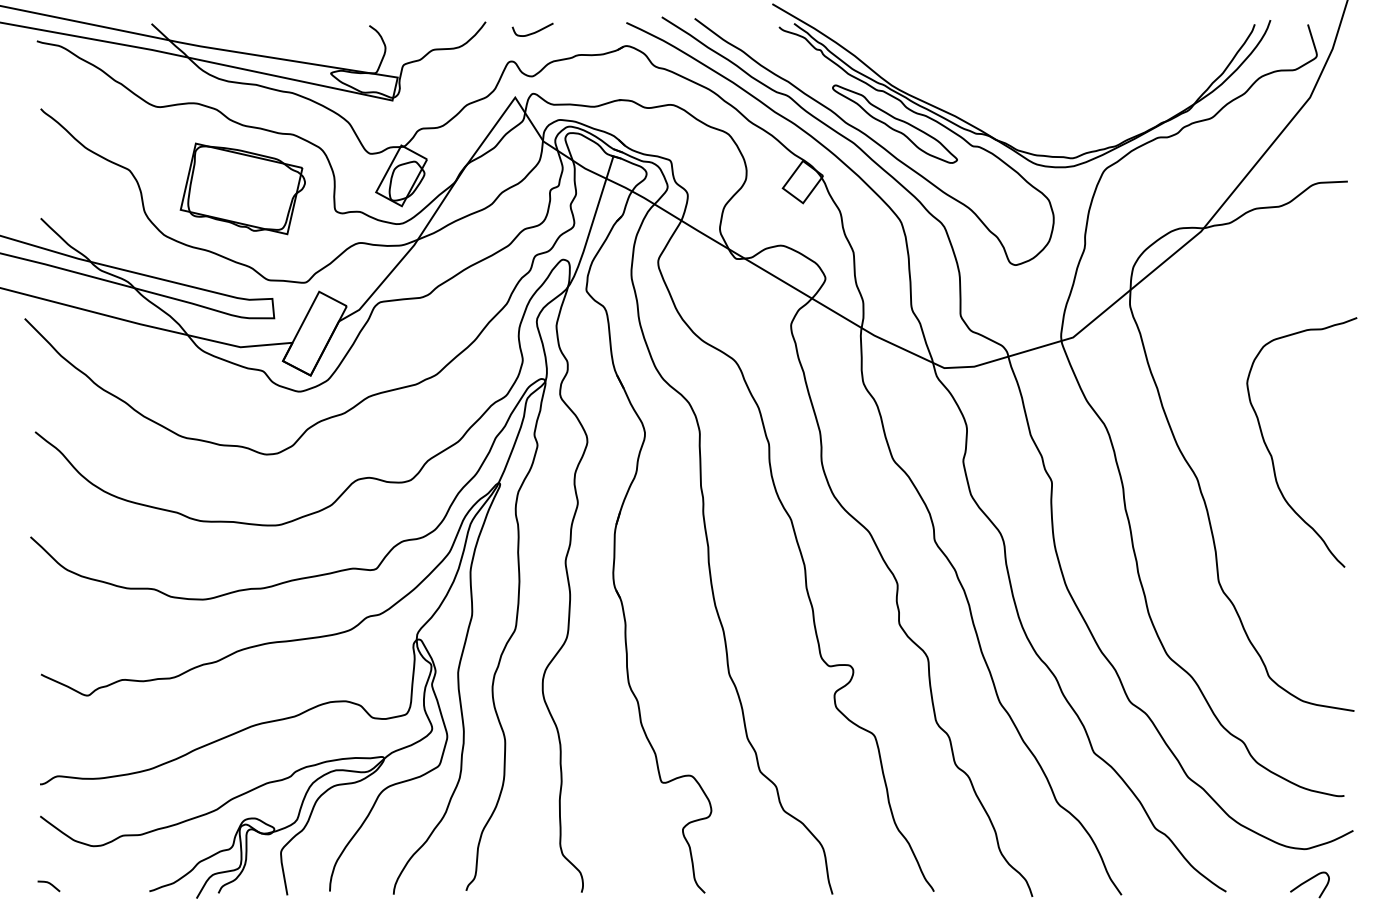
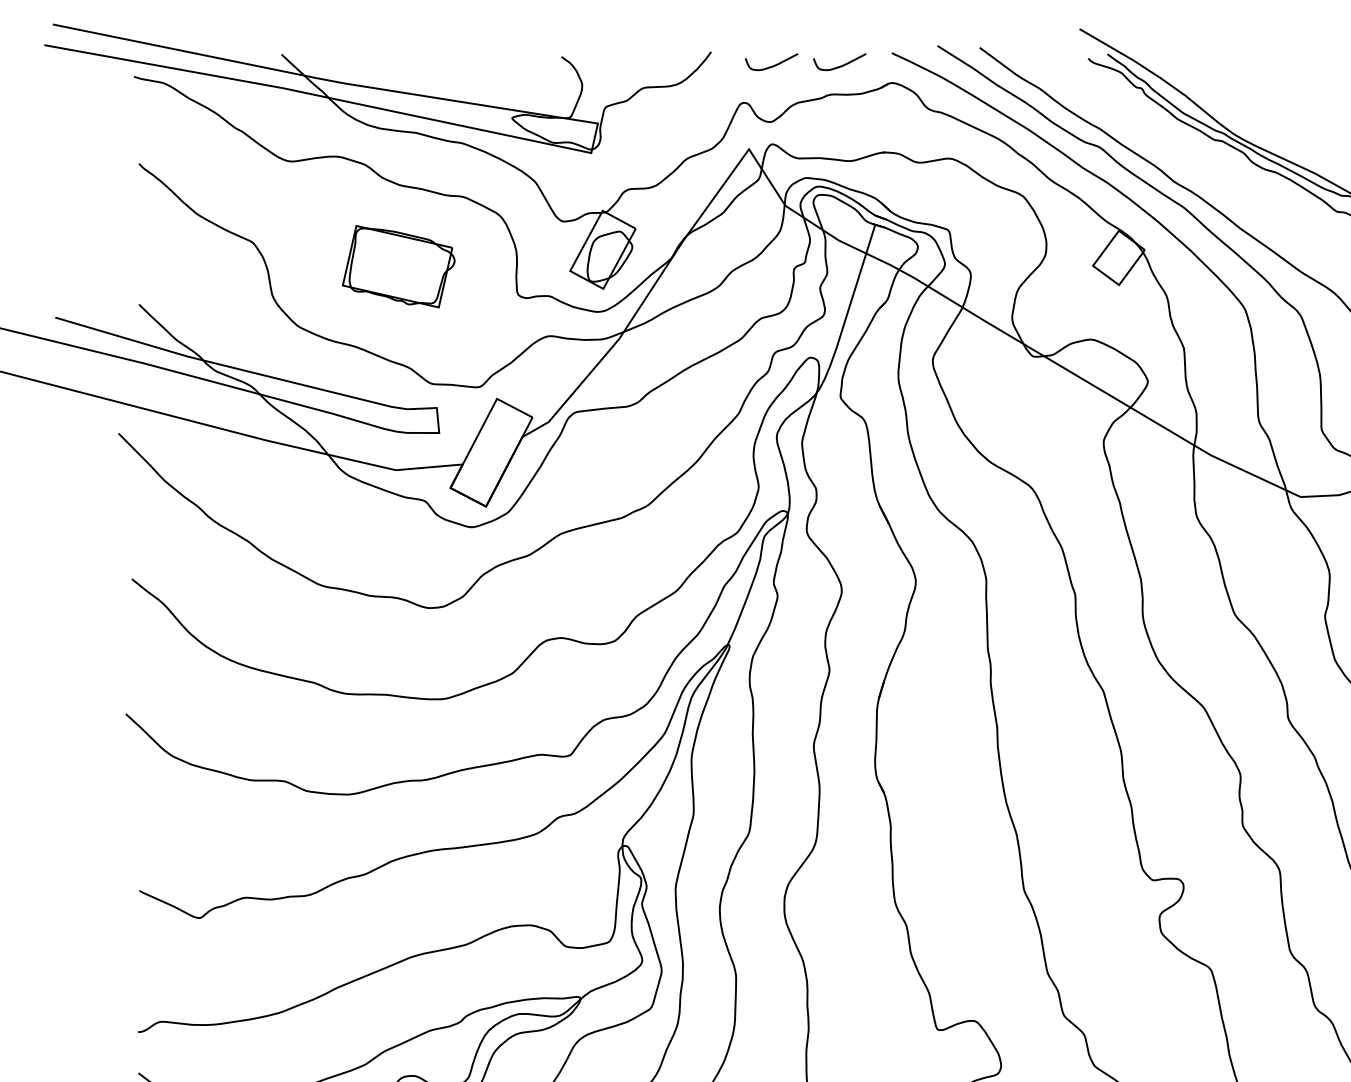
curve: (585, 32) -> (839, 65), added
part: (894, 123) -> (1236, 182), removed
part: (242, 188) -> (398, 266), size x0.7

